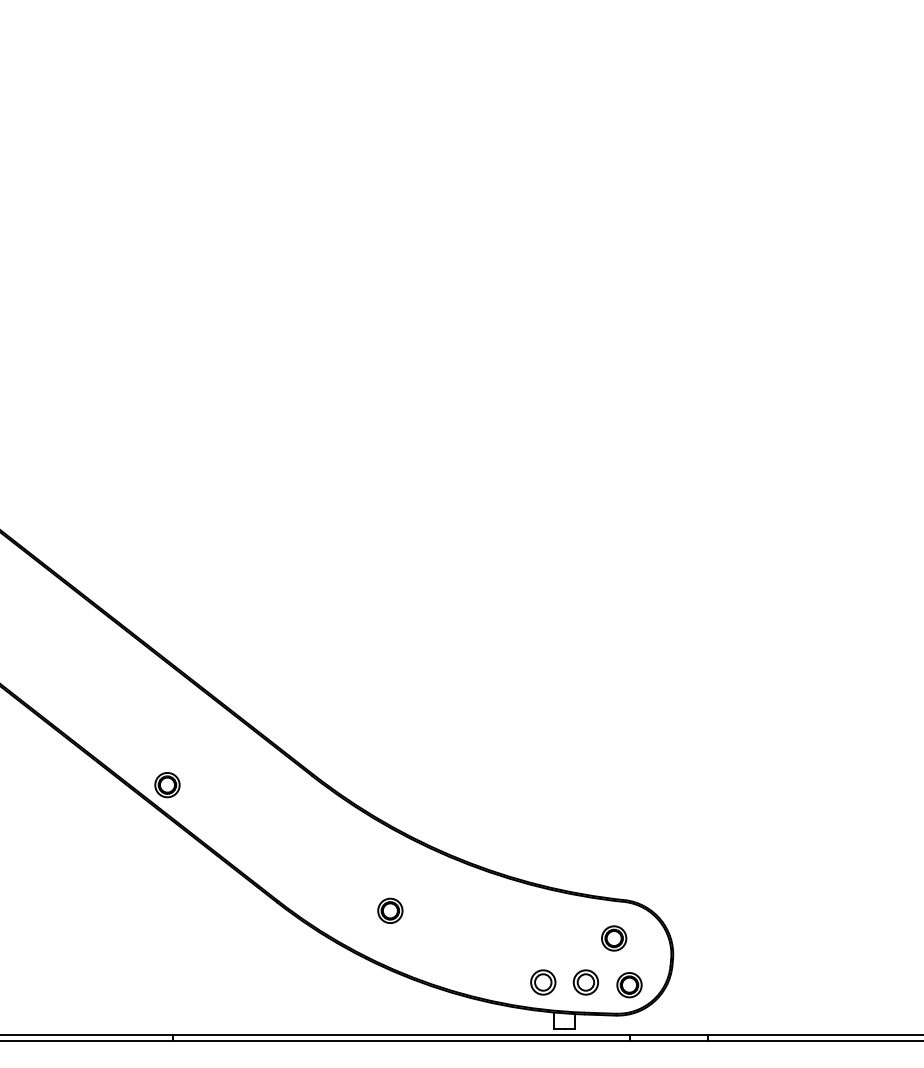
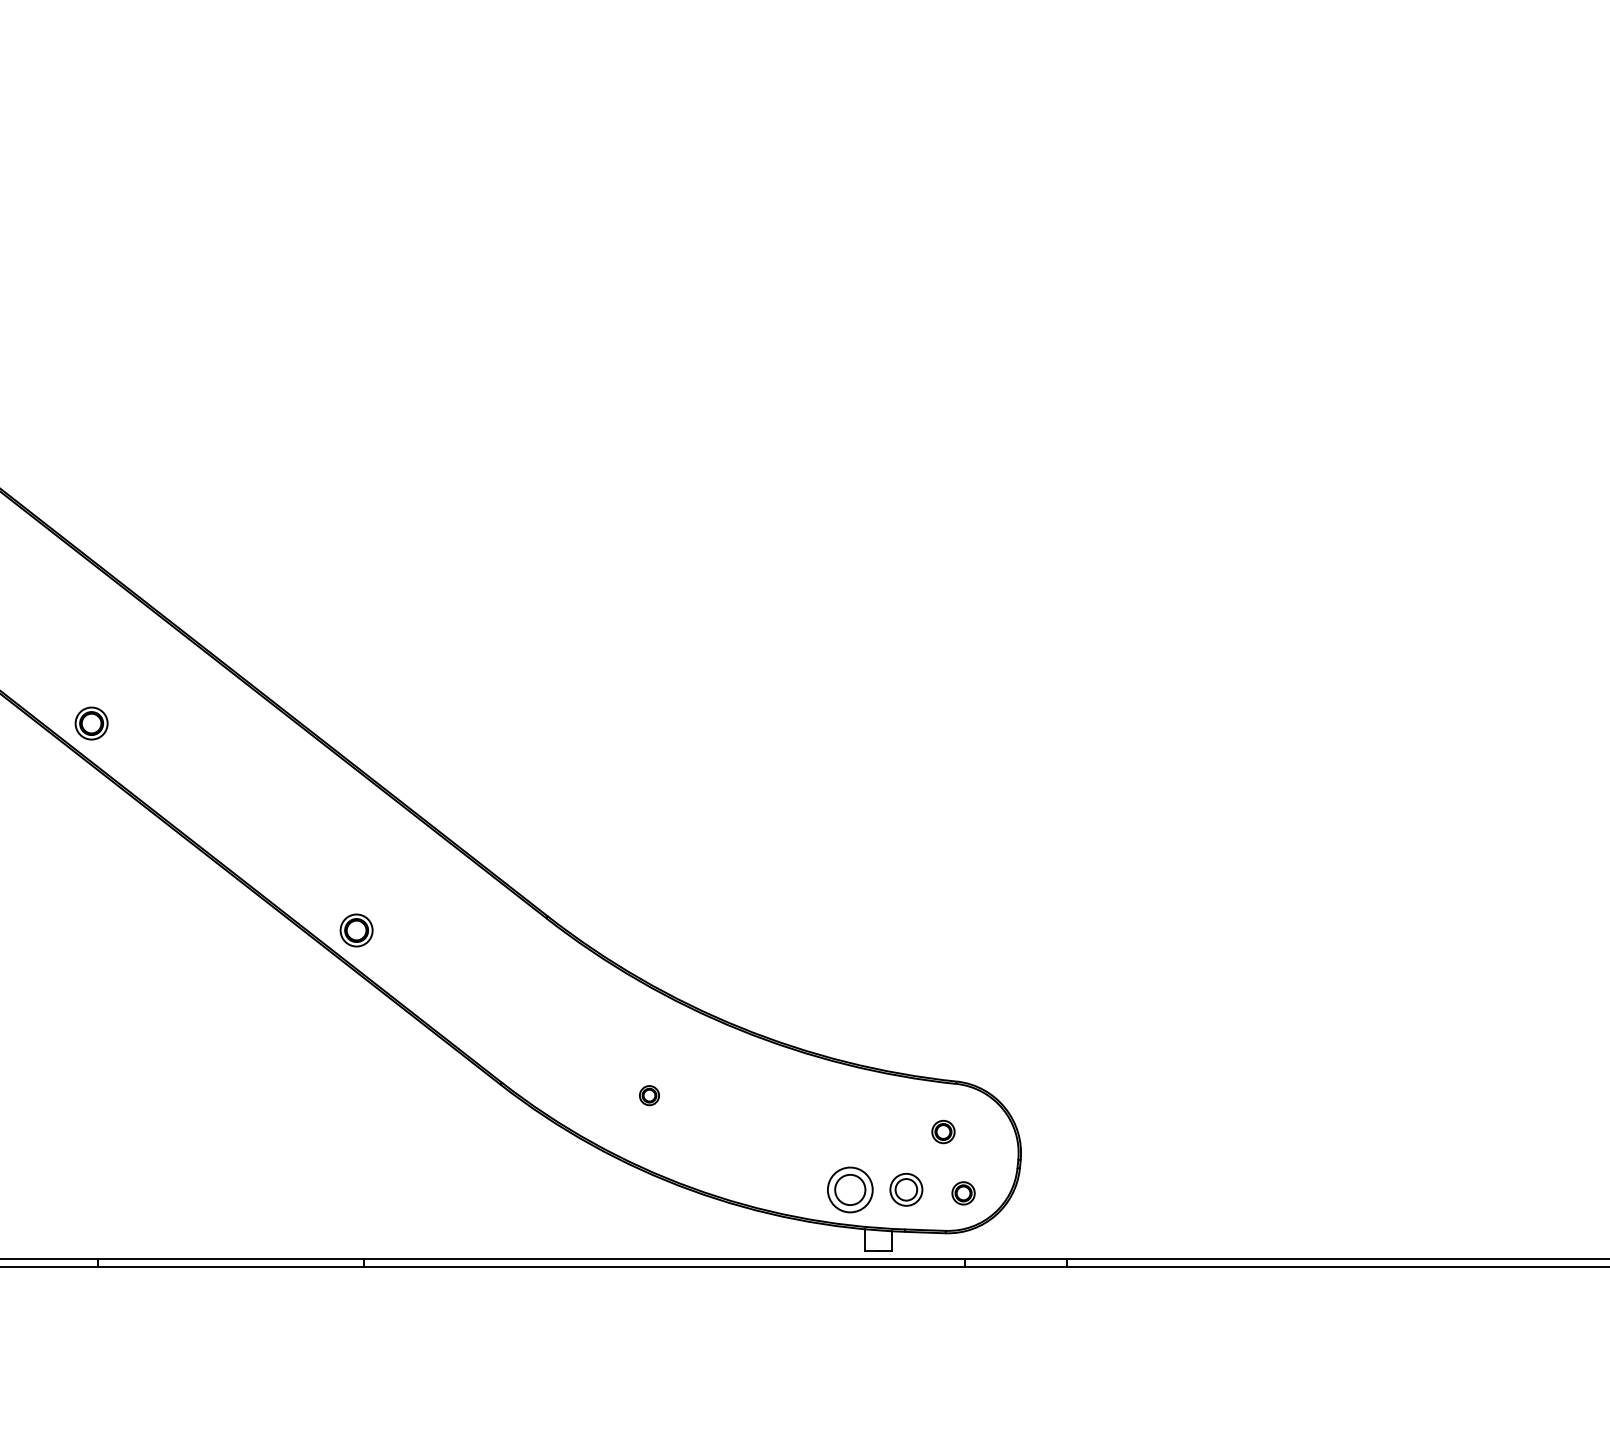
part: (390, 910) -> (649, 1095), size x0.6
part: (614, 938) -> (943, 1131), size x0.7
part: (543, 982) -> (850, 1189), size x1.4
part: (629, 985) -> (963, 1193), size x0.7

